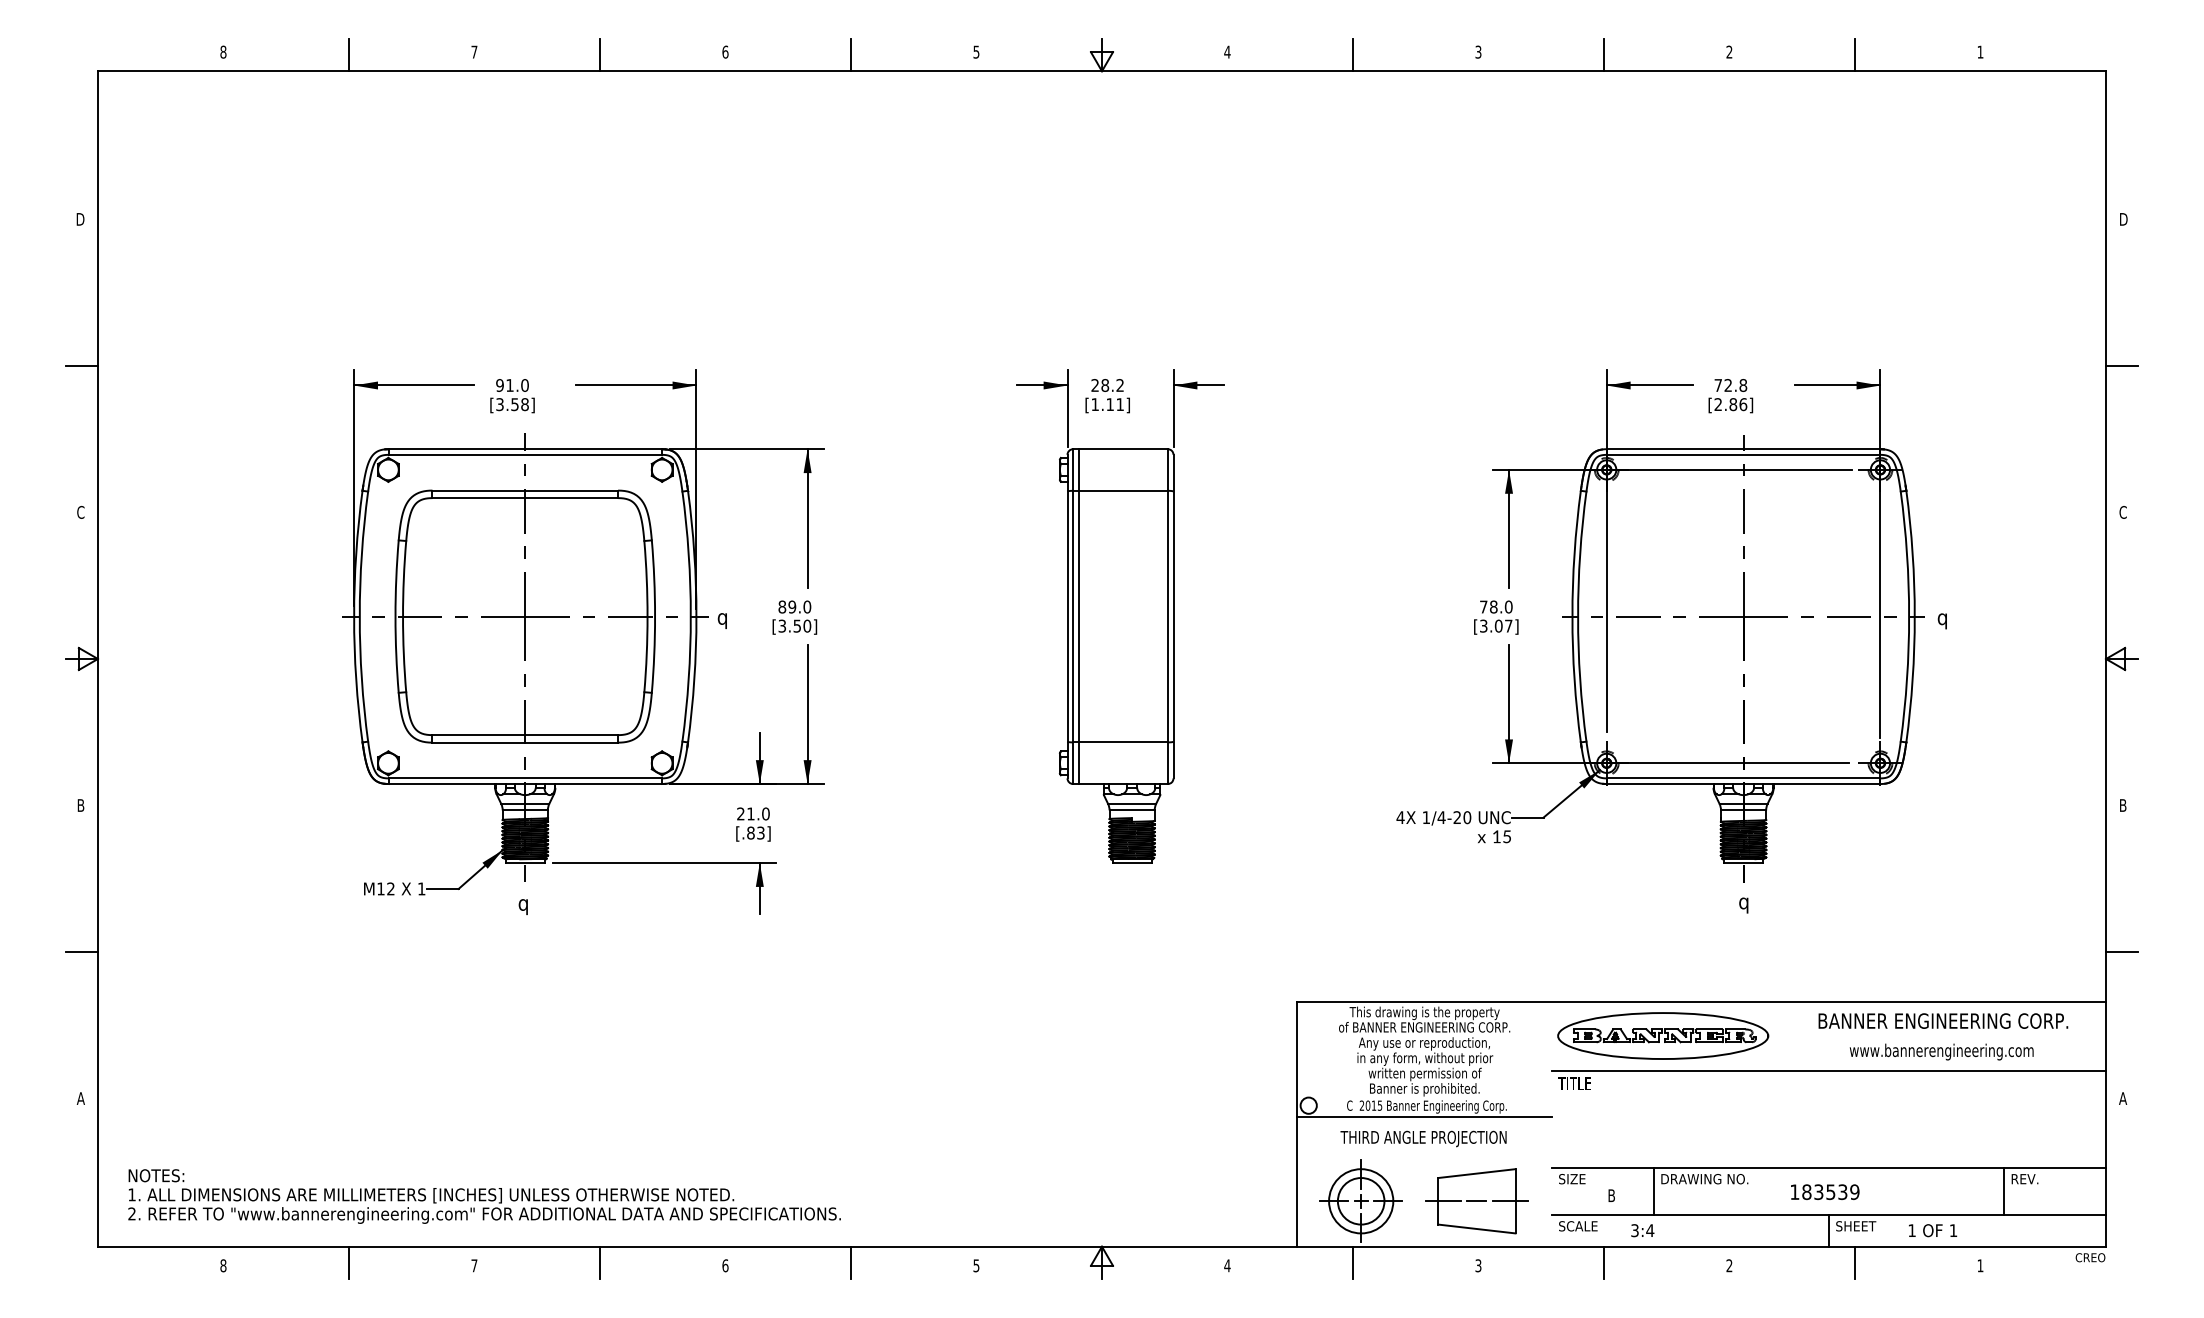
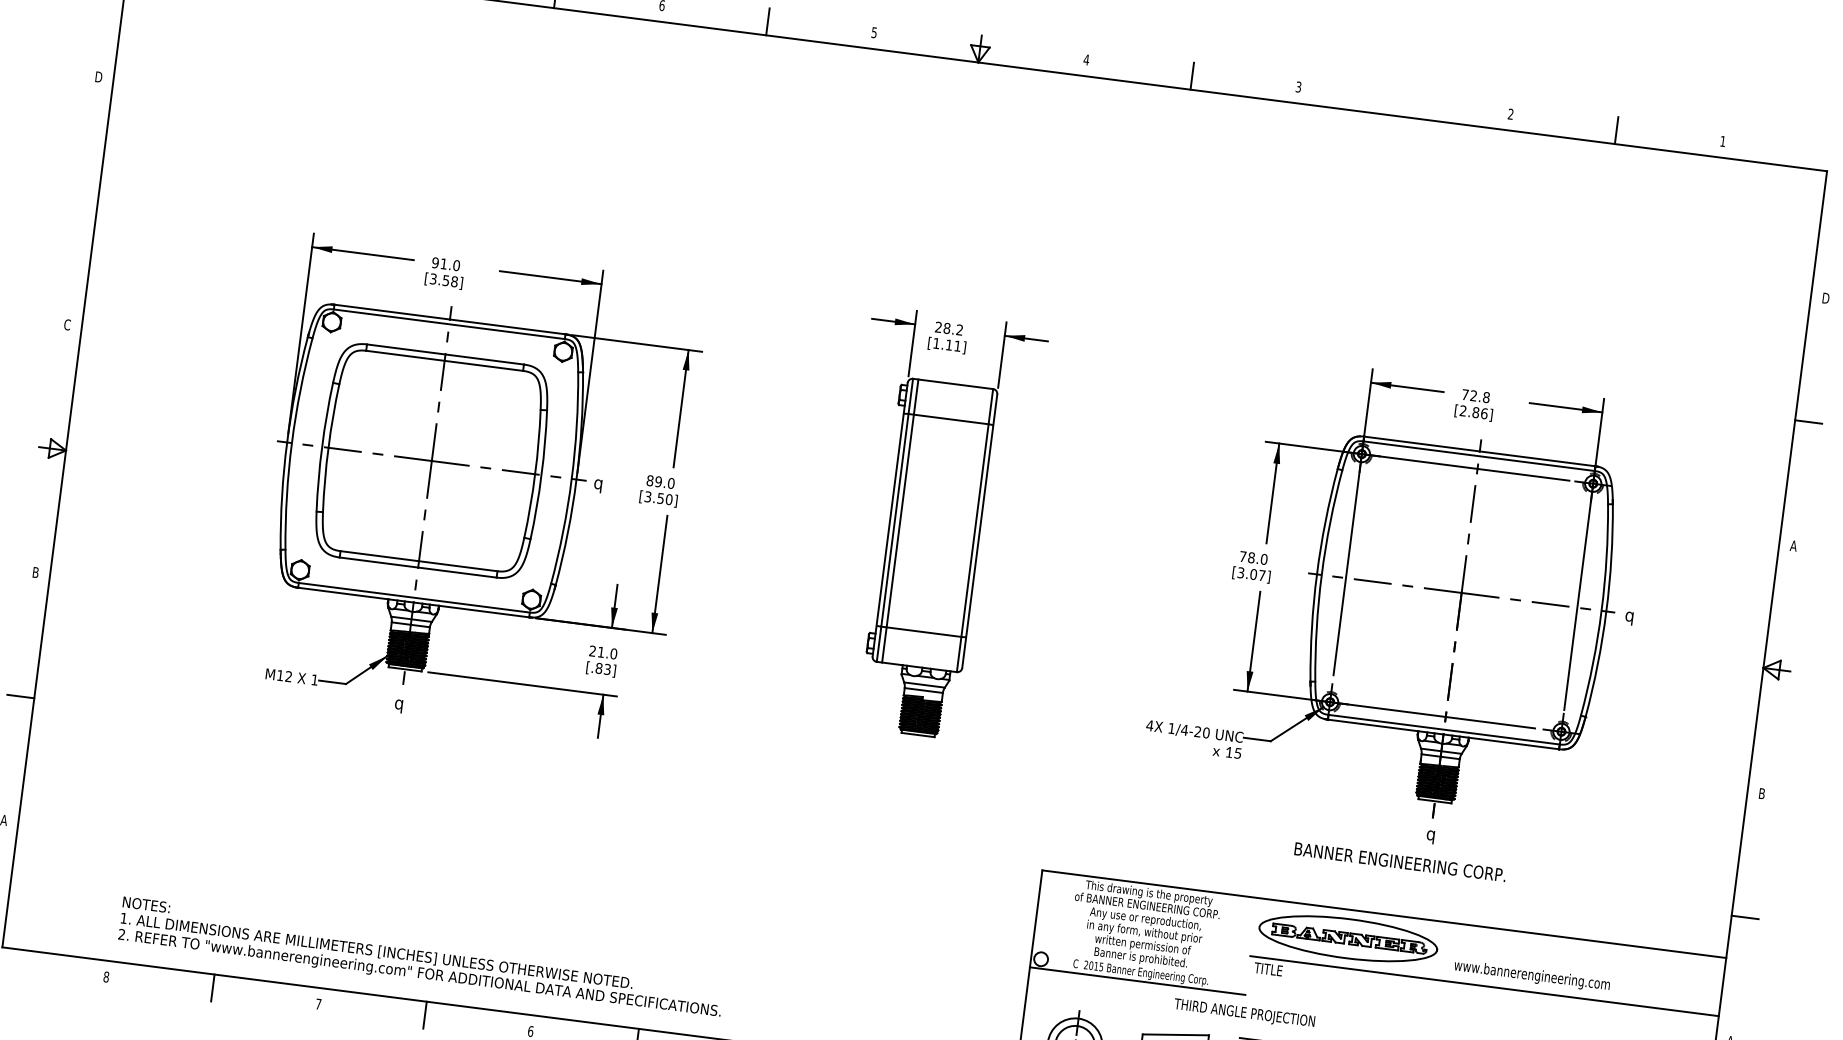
line: (1604, 55) -> (1404, 103), removed
line: (81, 365) -> (83, 200), removed
text: (2123, 512) -> (1794, 546), C -> A
text: (1943, 1020) -> (1400, 861), moved
text: (1941, 1051) -> (1531, 975), moved
text: (1423, 1138) -> (1244, 1013), moved
text: (484, 1196) -> (421, 957), moved

